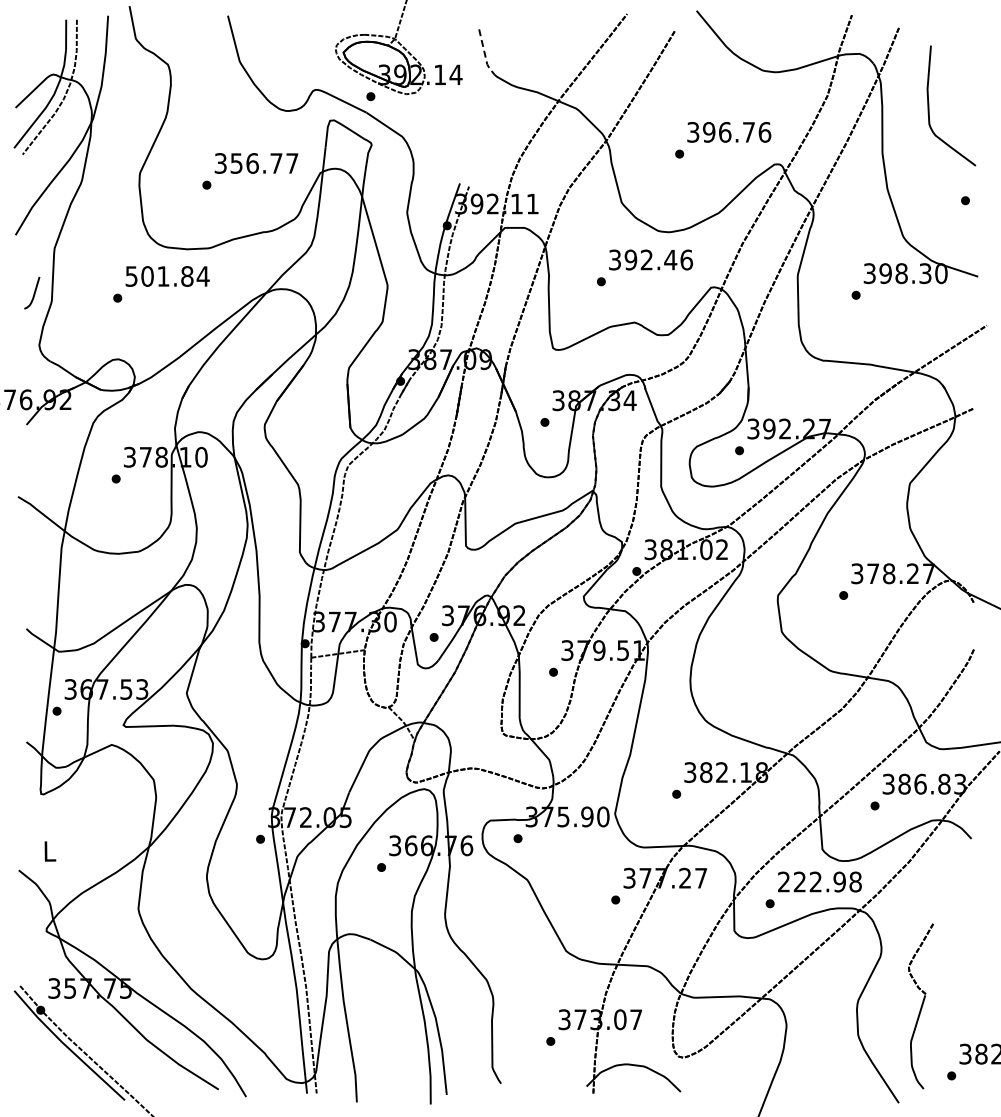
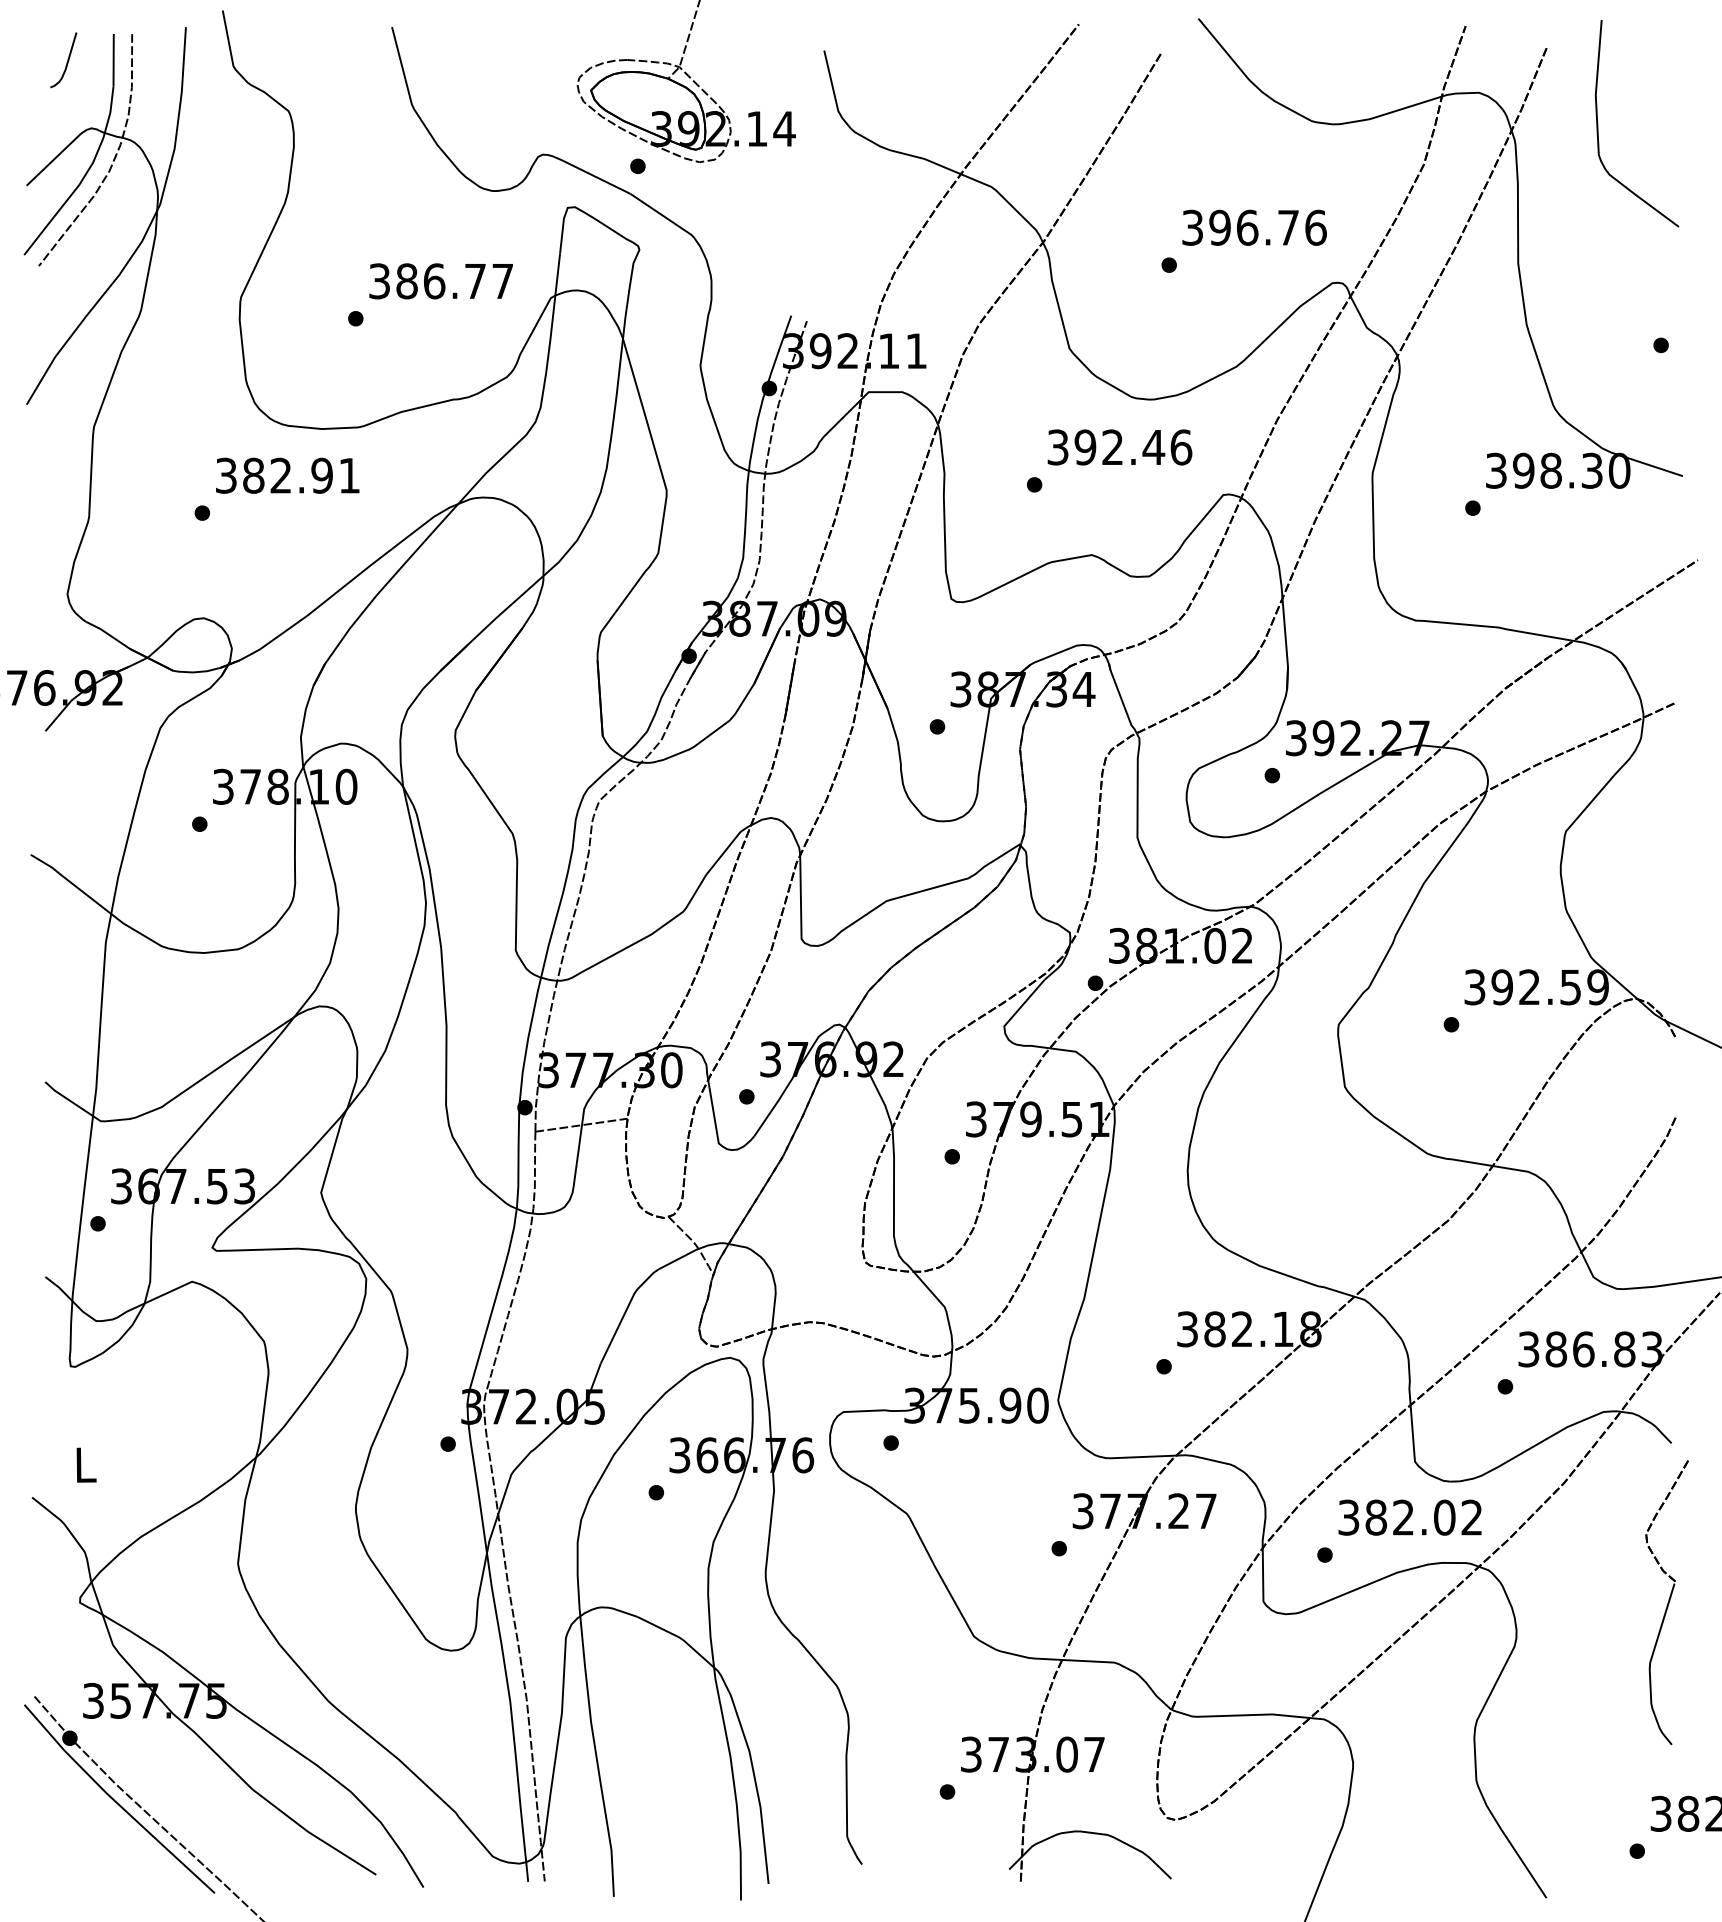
line: (484, 54) -> (833, 93), dashed -> solid
curve: (929, 105) -> (1599, 123), moved
text: (236, 163) -> (406, 281), 356.77 -> 386.77
text: (167, 276) -> (288, 475), 501.84 -> 382.91
curve: (33, 293) -> (66, 61), moved
text: (901, 573) -> (1550, 986), 378.27 -> 392.59
text: (819, 881) -> (1409, 1516), 222.98 -> 382.02
part: (920, 1006) -> (1666, 1602), moved

